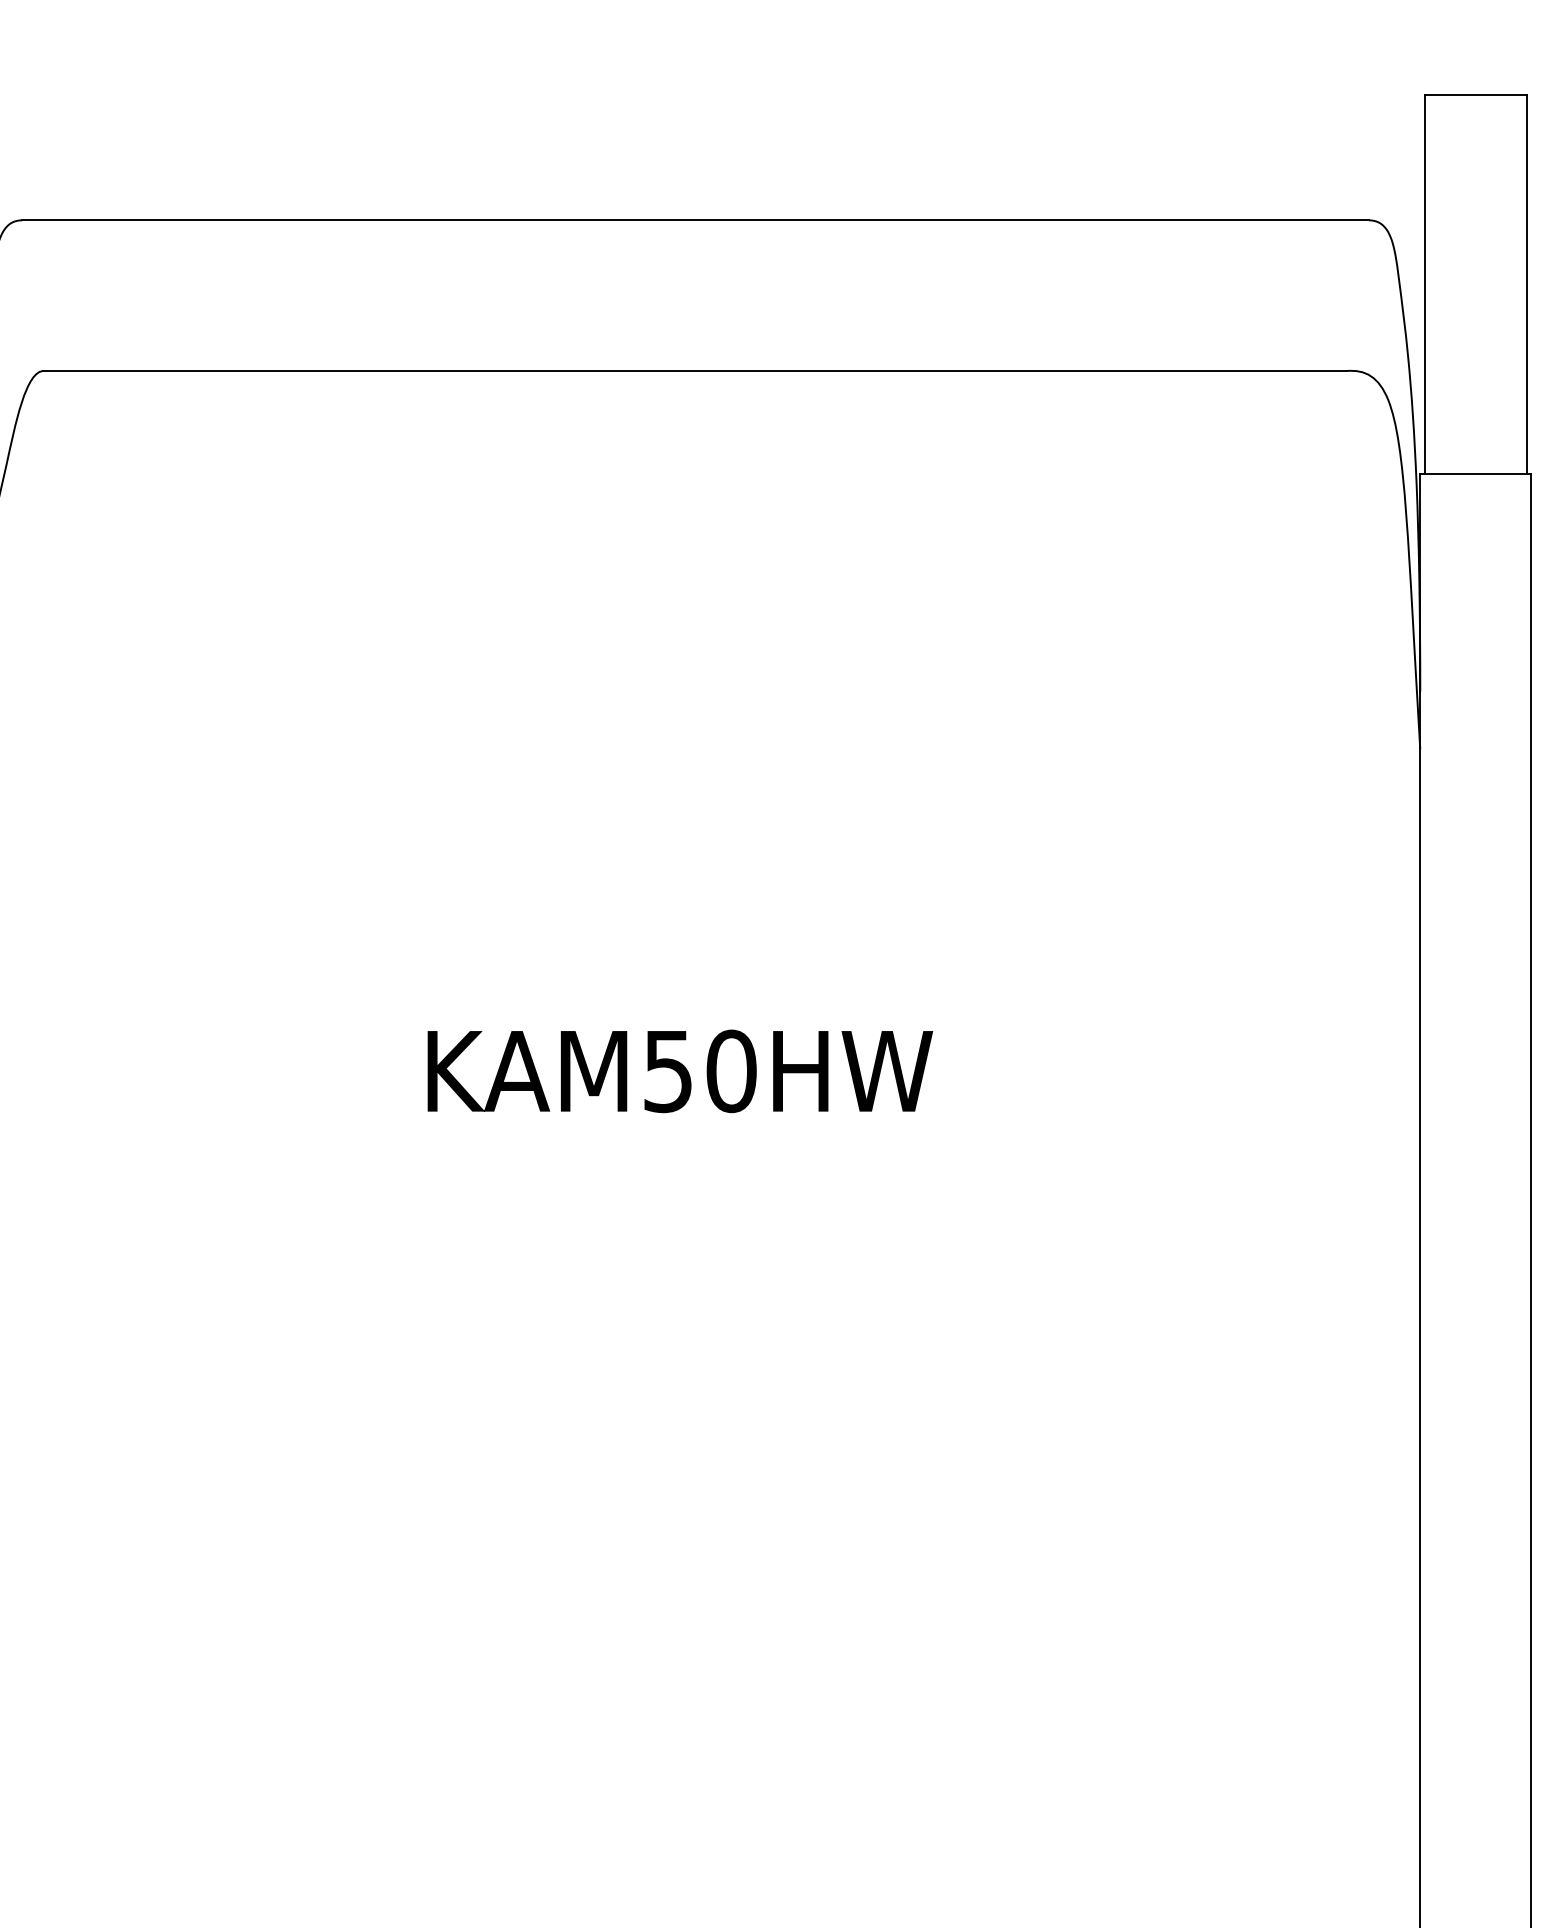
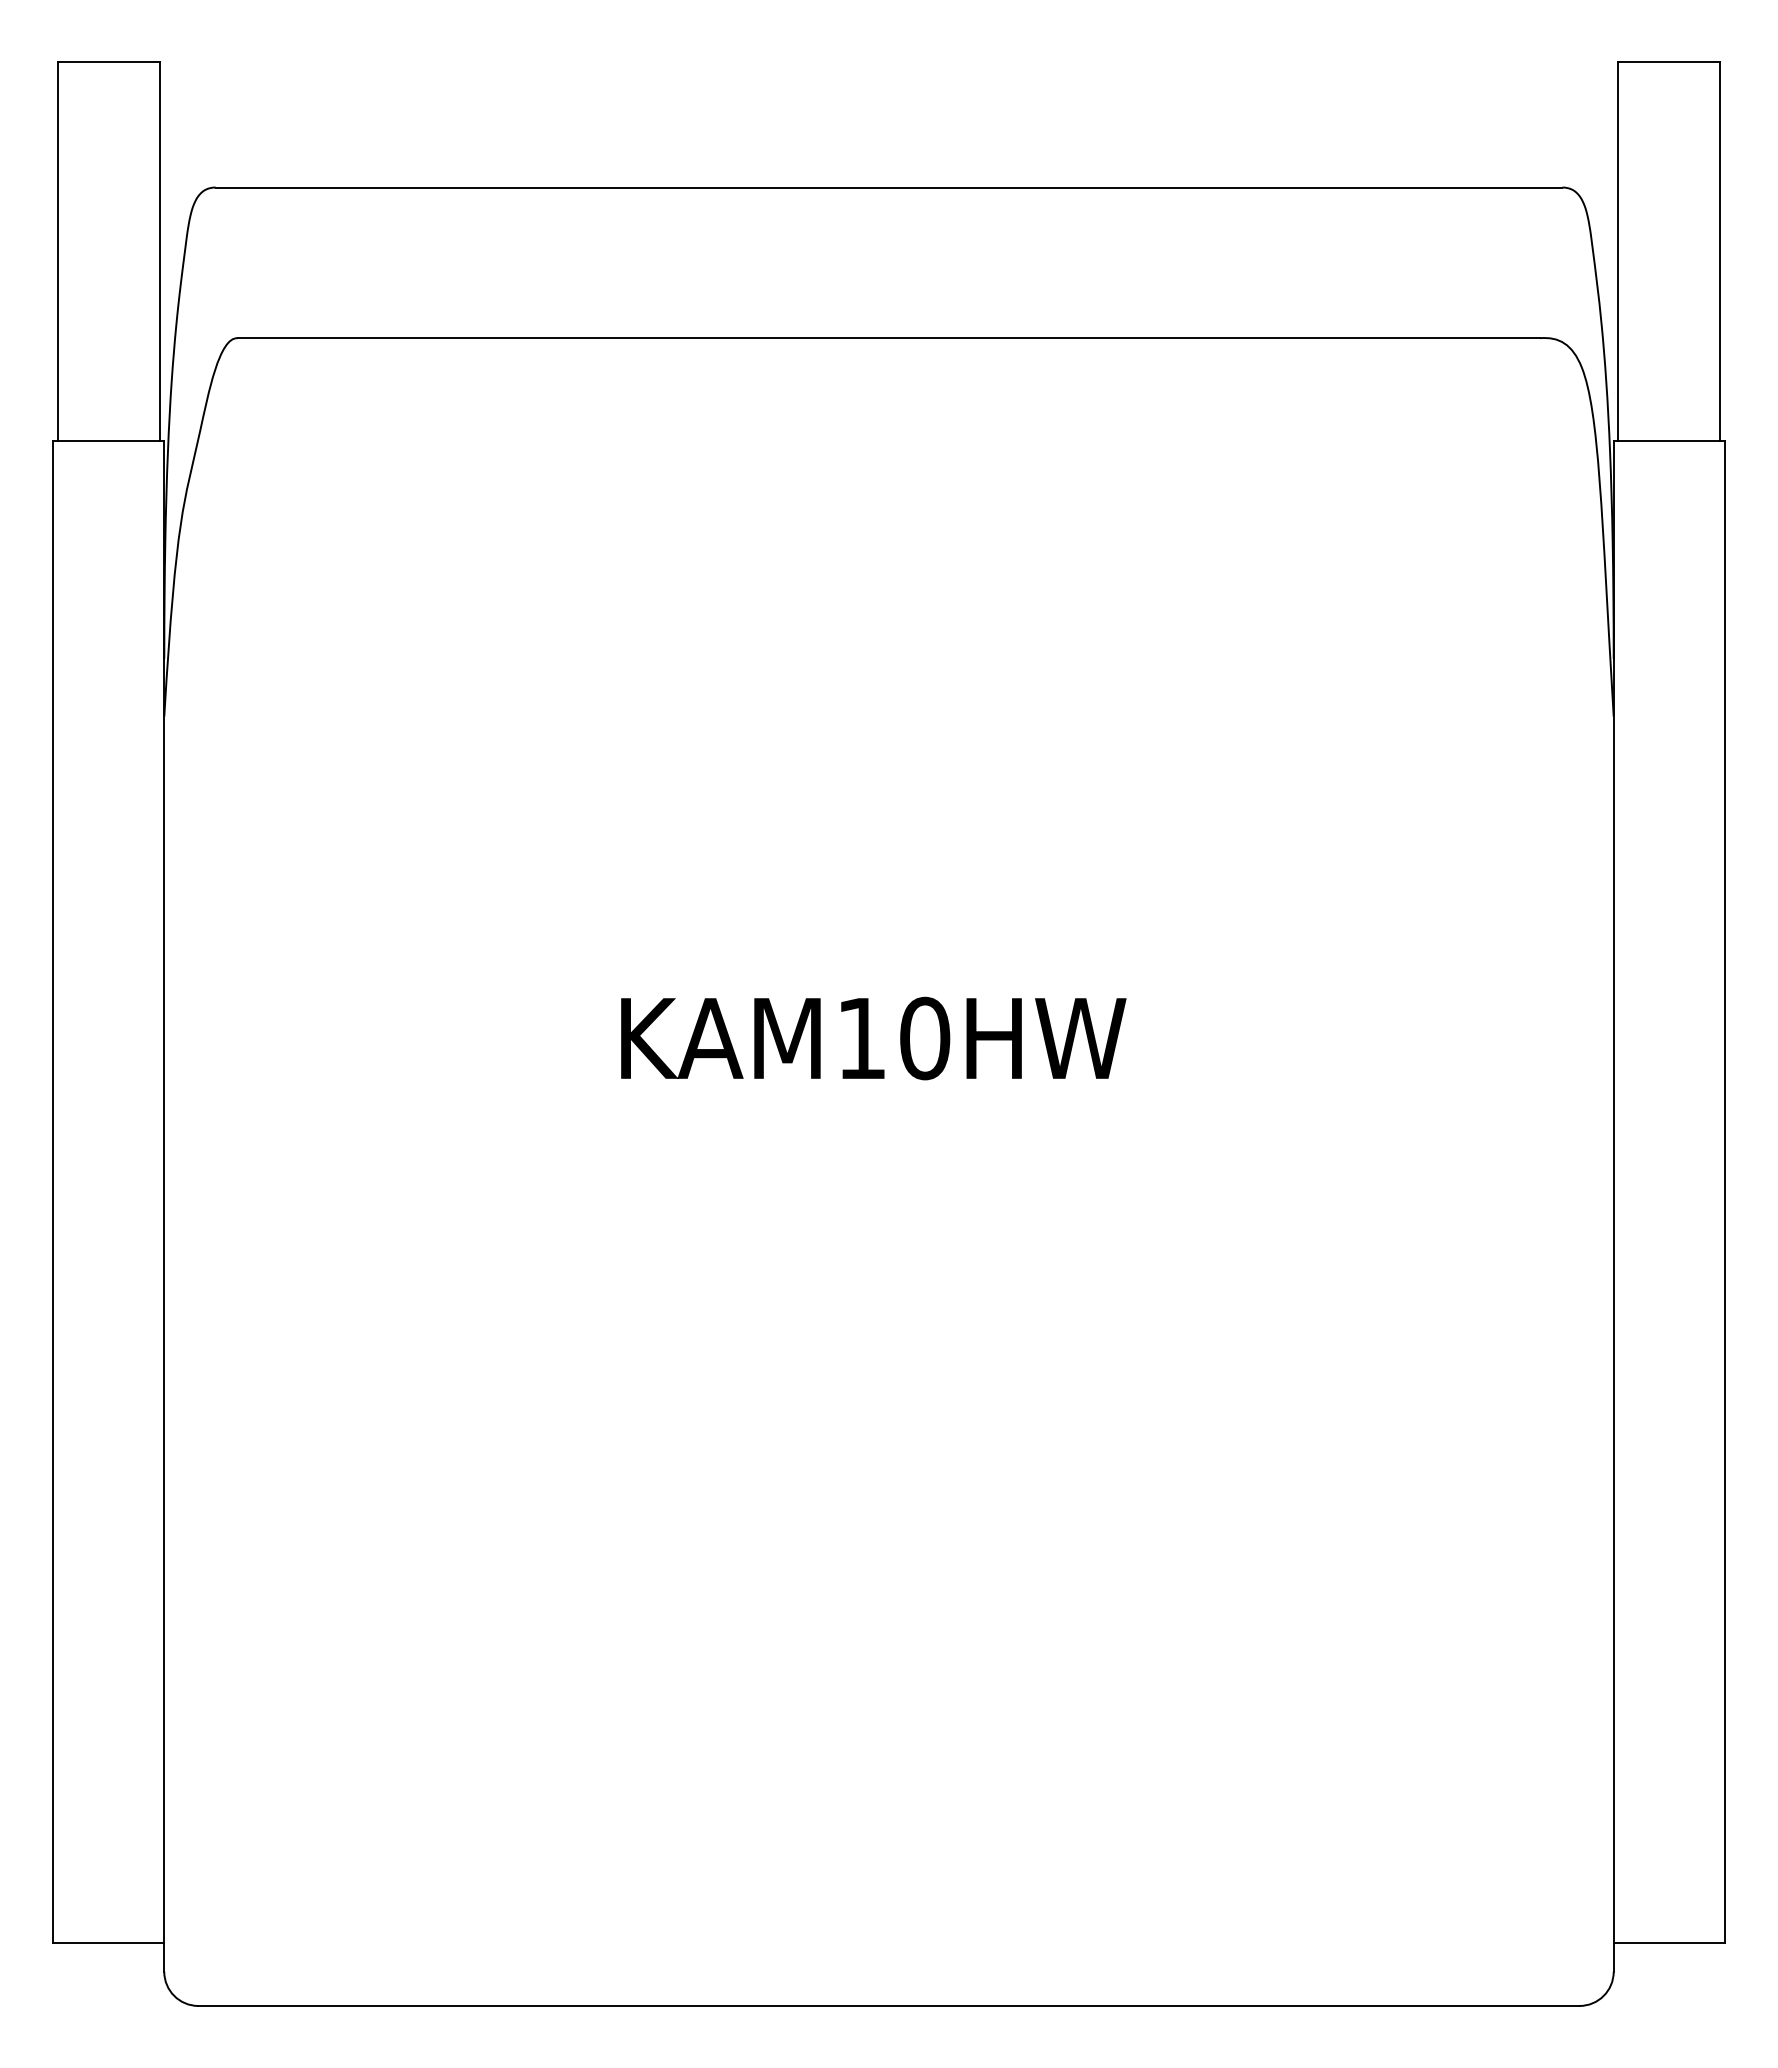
text: (668, 1072) -> (861, 1039), KAM50HW -> KAM10HW

